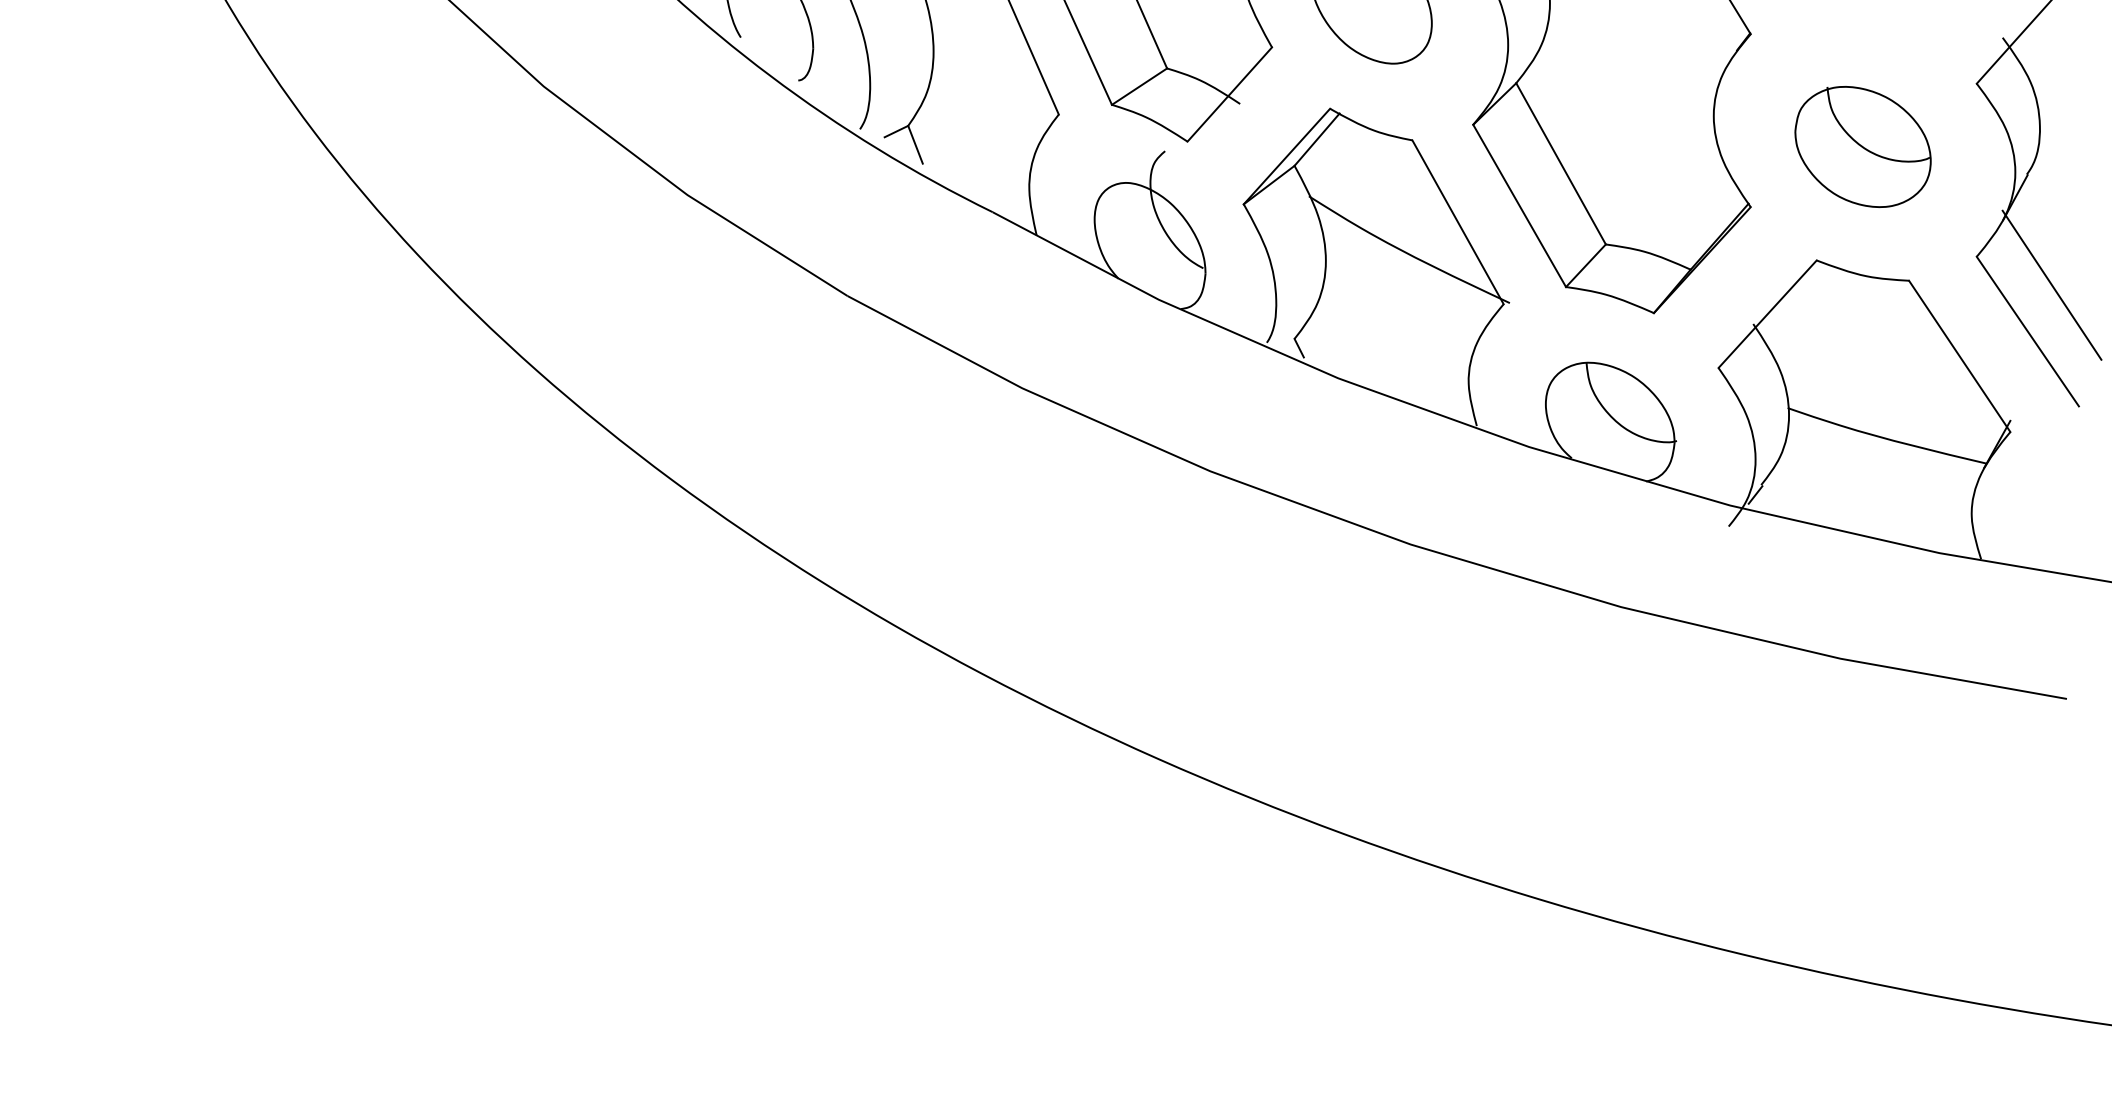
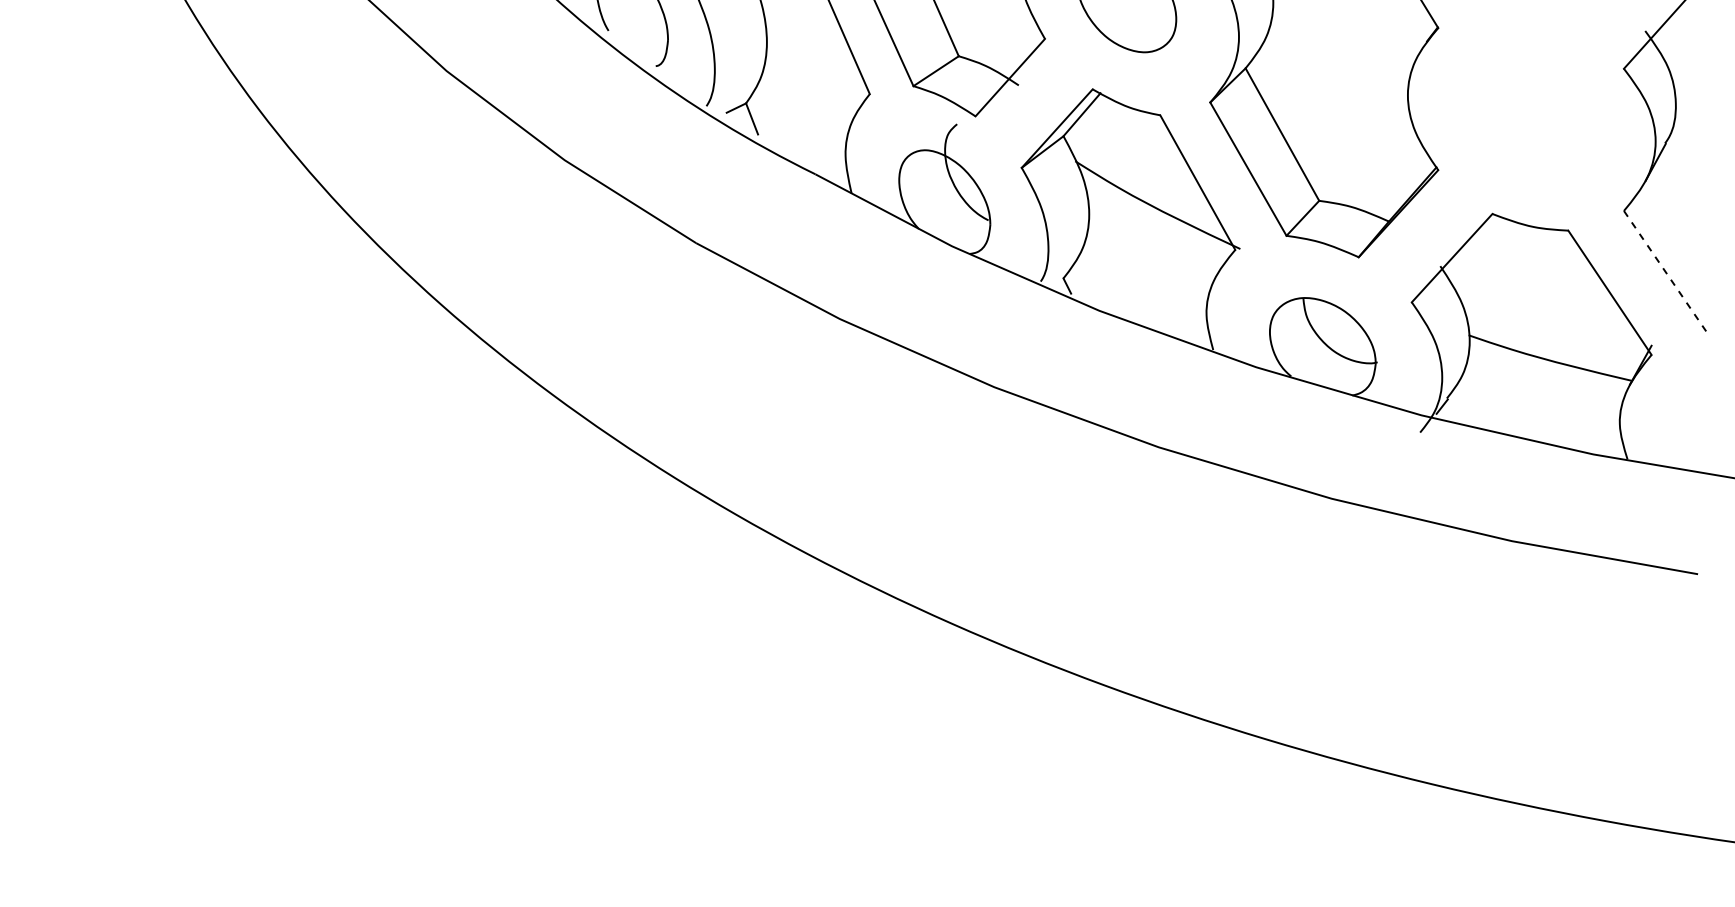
part: (1863, 146) -> (1530, 120), removed
line: (2051, 285) -> (1685, 234), removed
line: (2028, 331) -> (1666, 272), solid -> dashed

